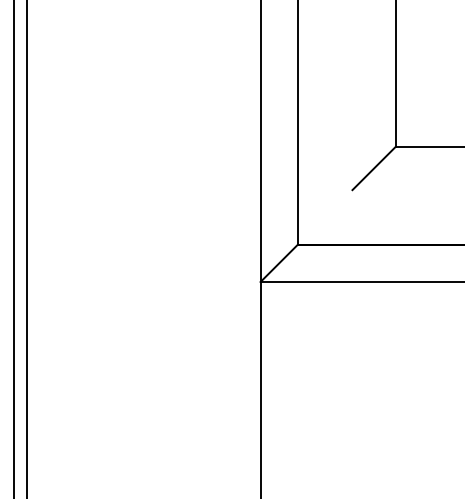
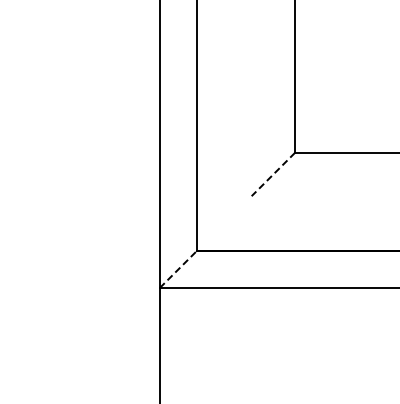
line: (374, 168) -> (273, 174), solid -> dashed
line: (279, 263) -> (178, 269), solid -> dashed

